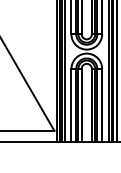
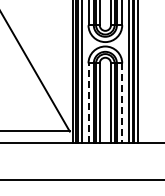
line: (71, 105) -> (88, 103), solid -> dashed
line: (102, 105) -> (122, 103), solid -> dashed

